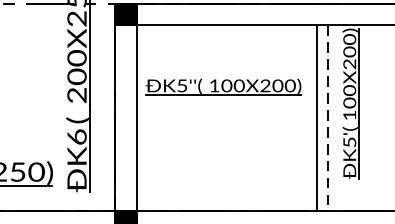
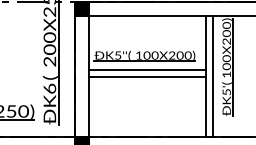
line: (226, 107) -> (146, 69), added
line: (226, 118) -> (146, 76), added
line: (327, 118) -> (212, 76), dashed -> solid

